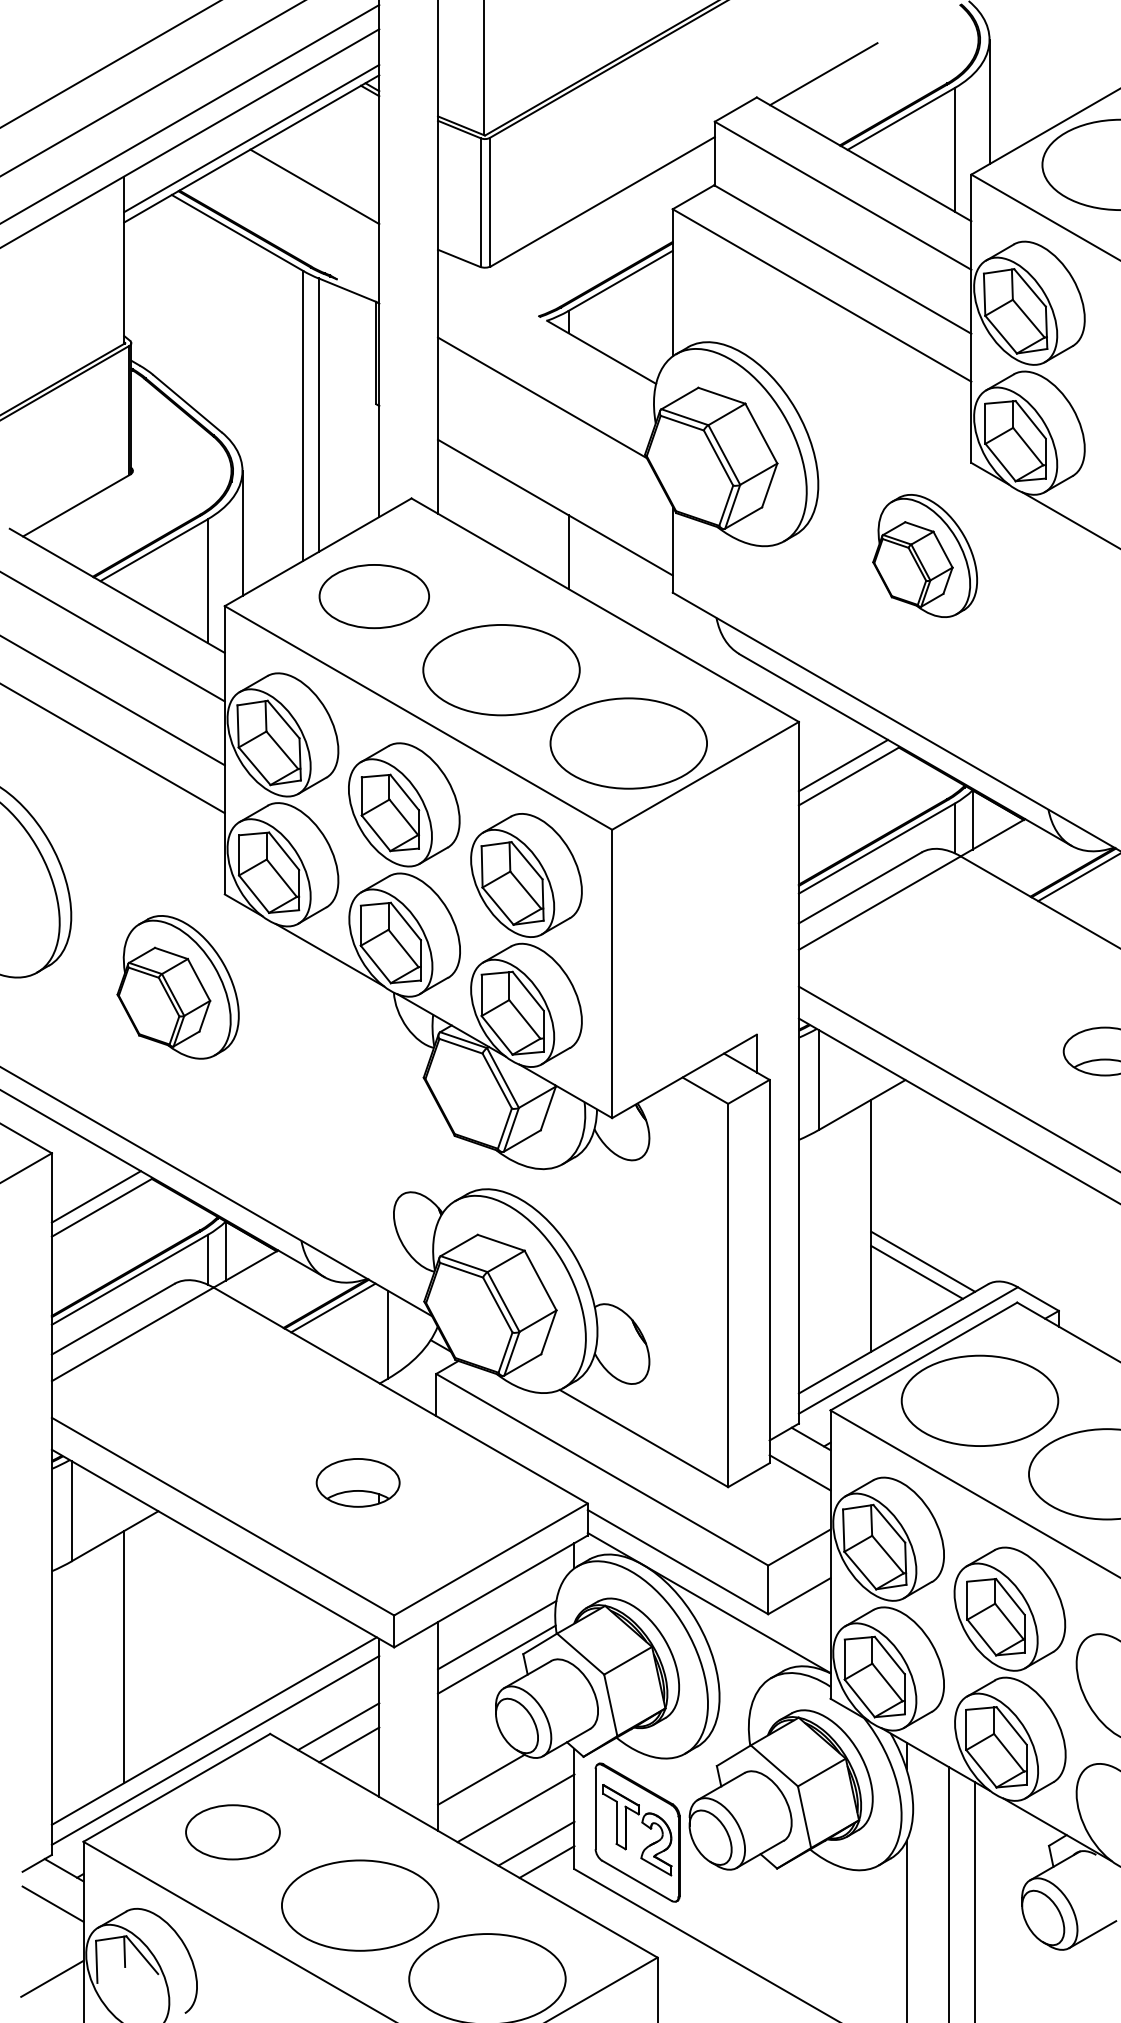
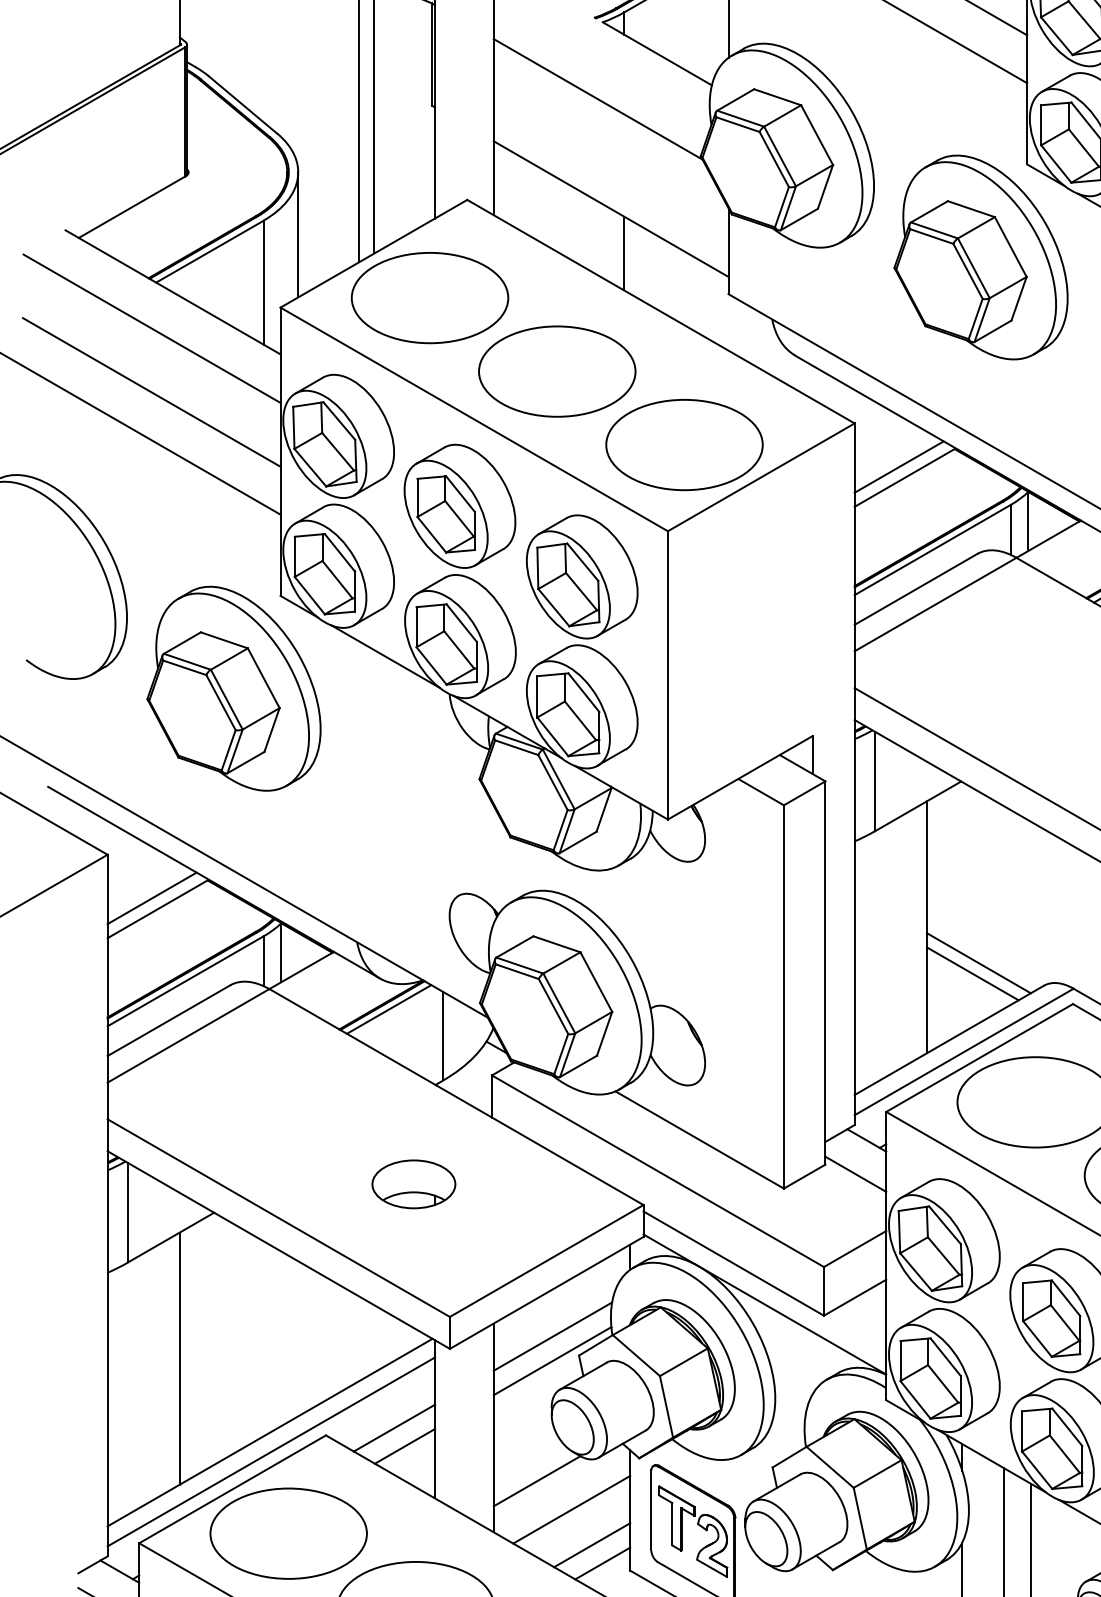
part: (924, 555) -> (980, 256), size x1.67
part: (374, 596) -> (430, 297), size x1.43
part: (177, 987) -> (233, 688), size x1.43
part: (232, 1832) -> (288, 1533), size x1.67

